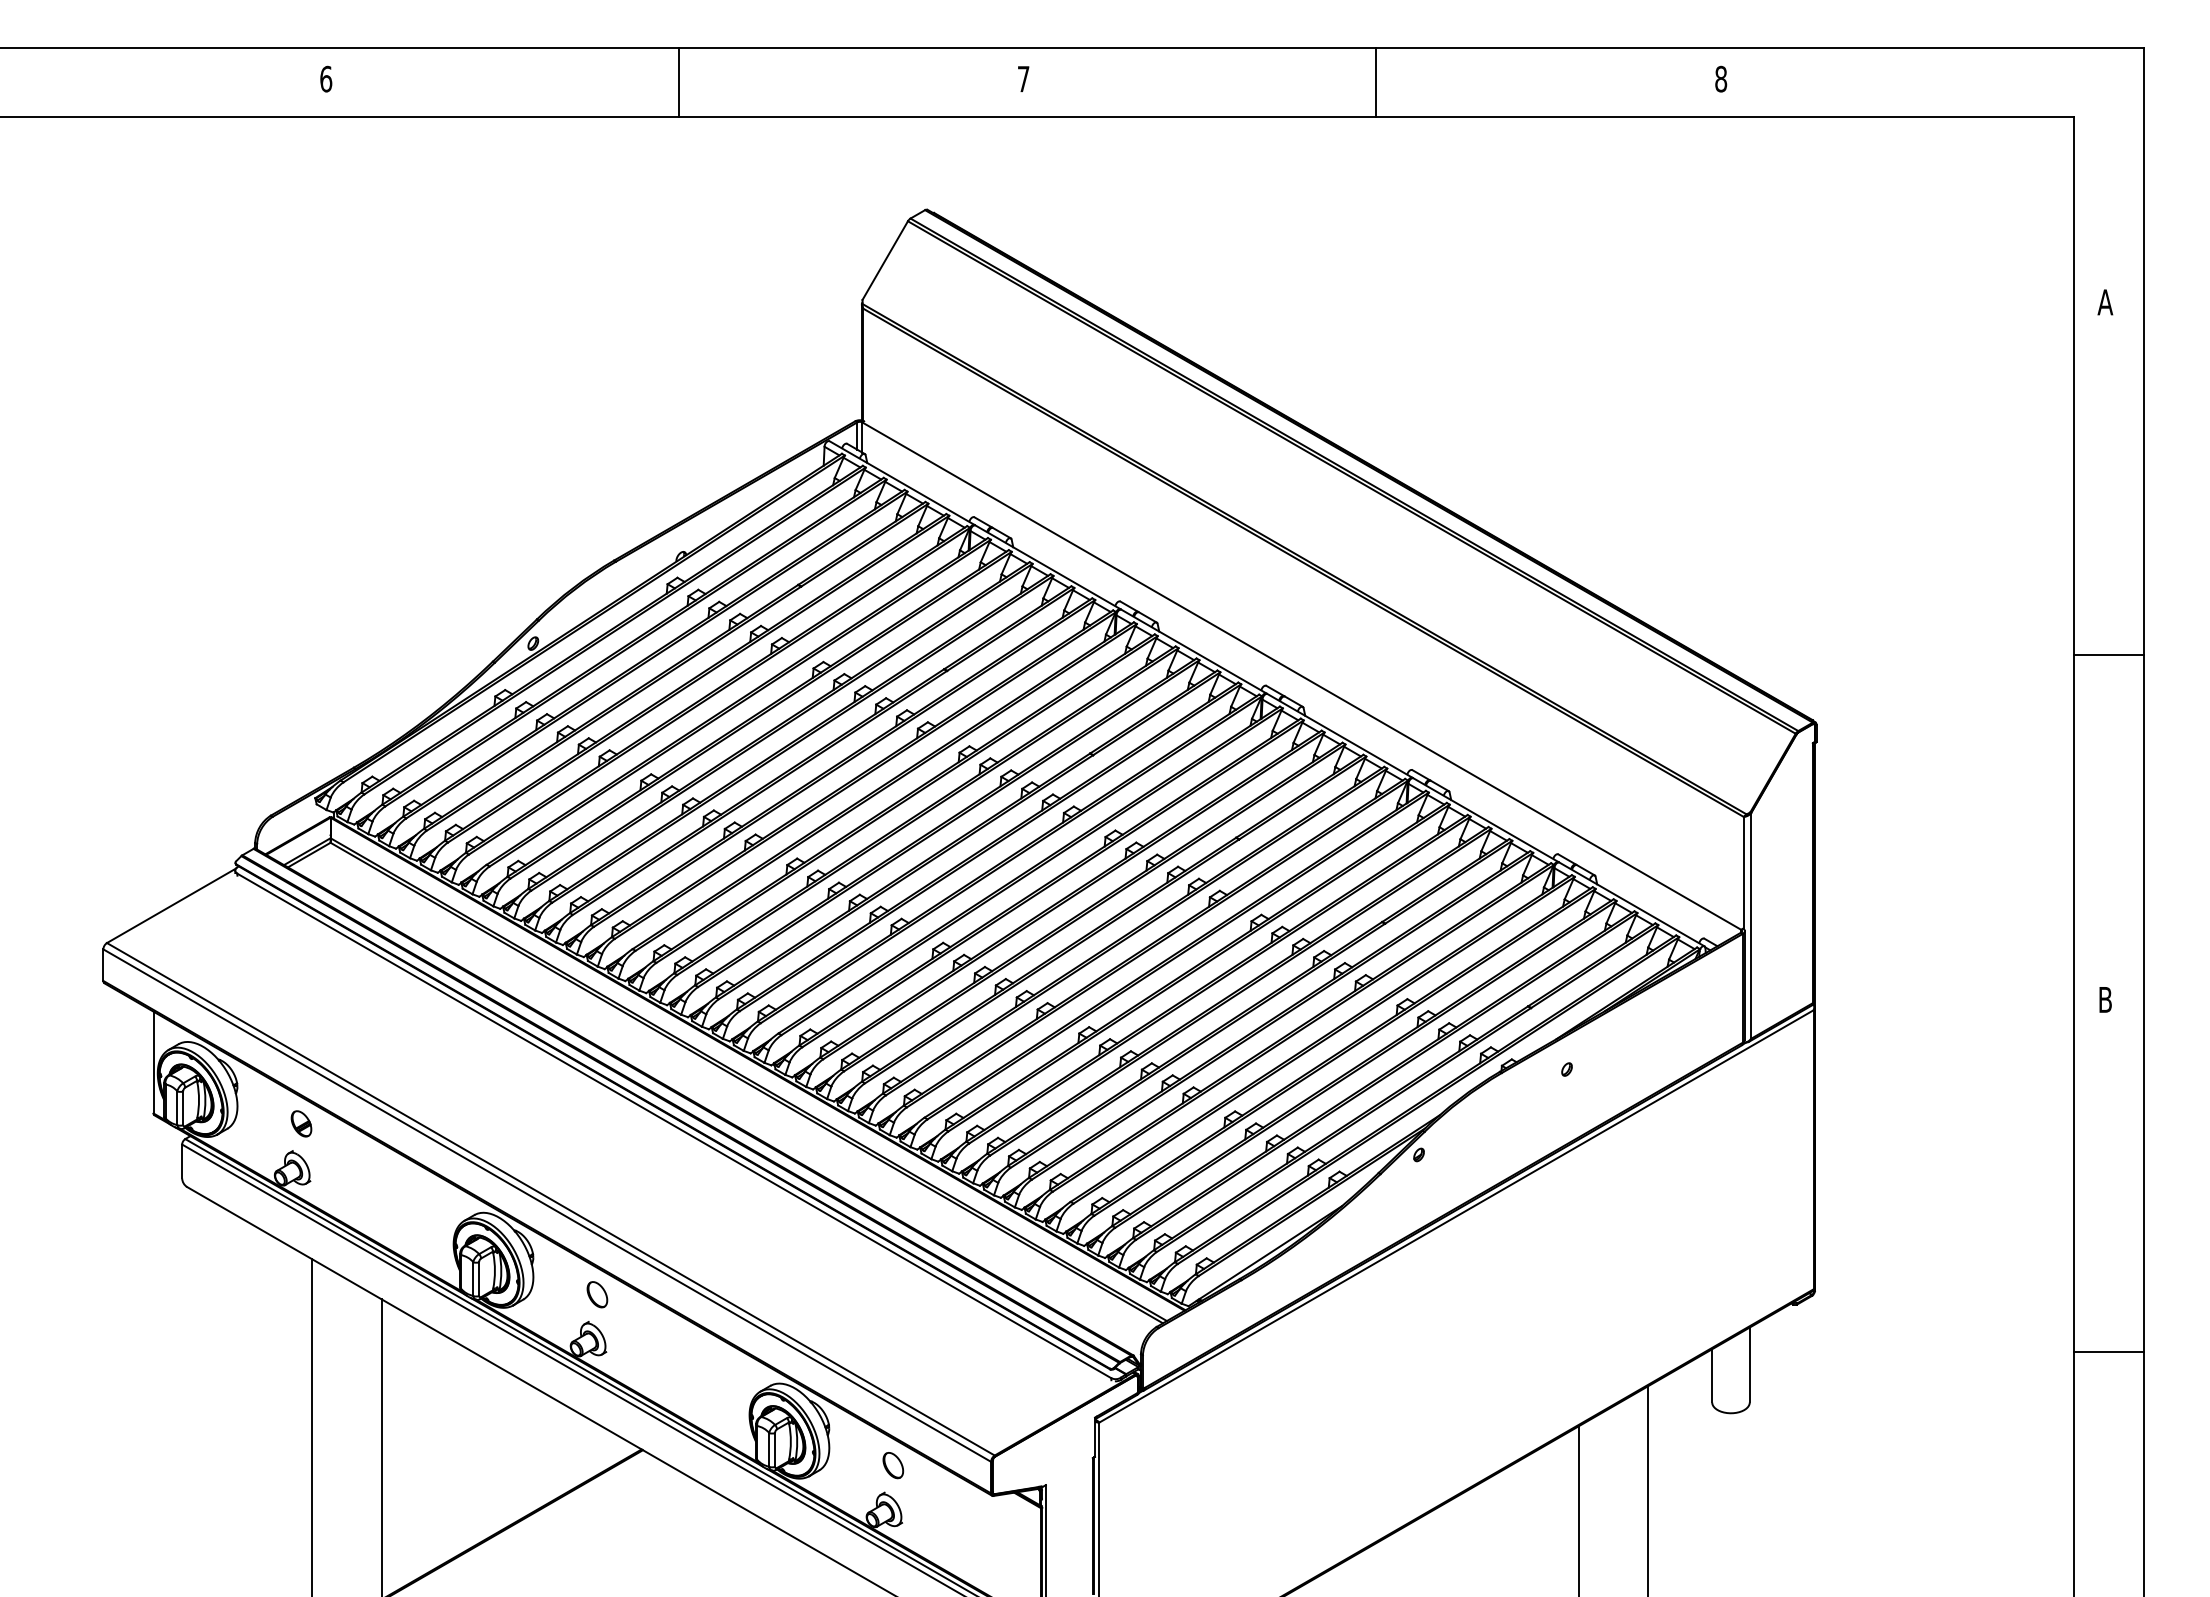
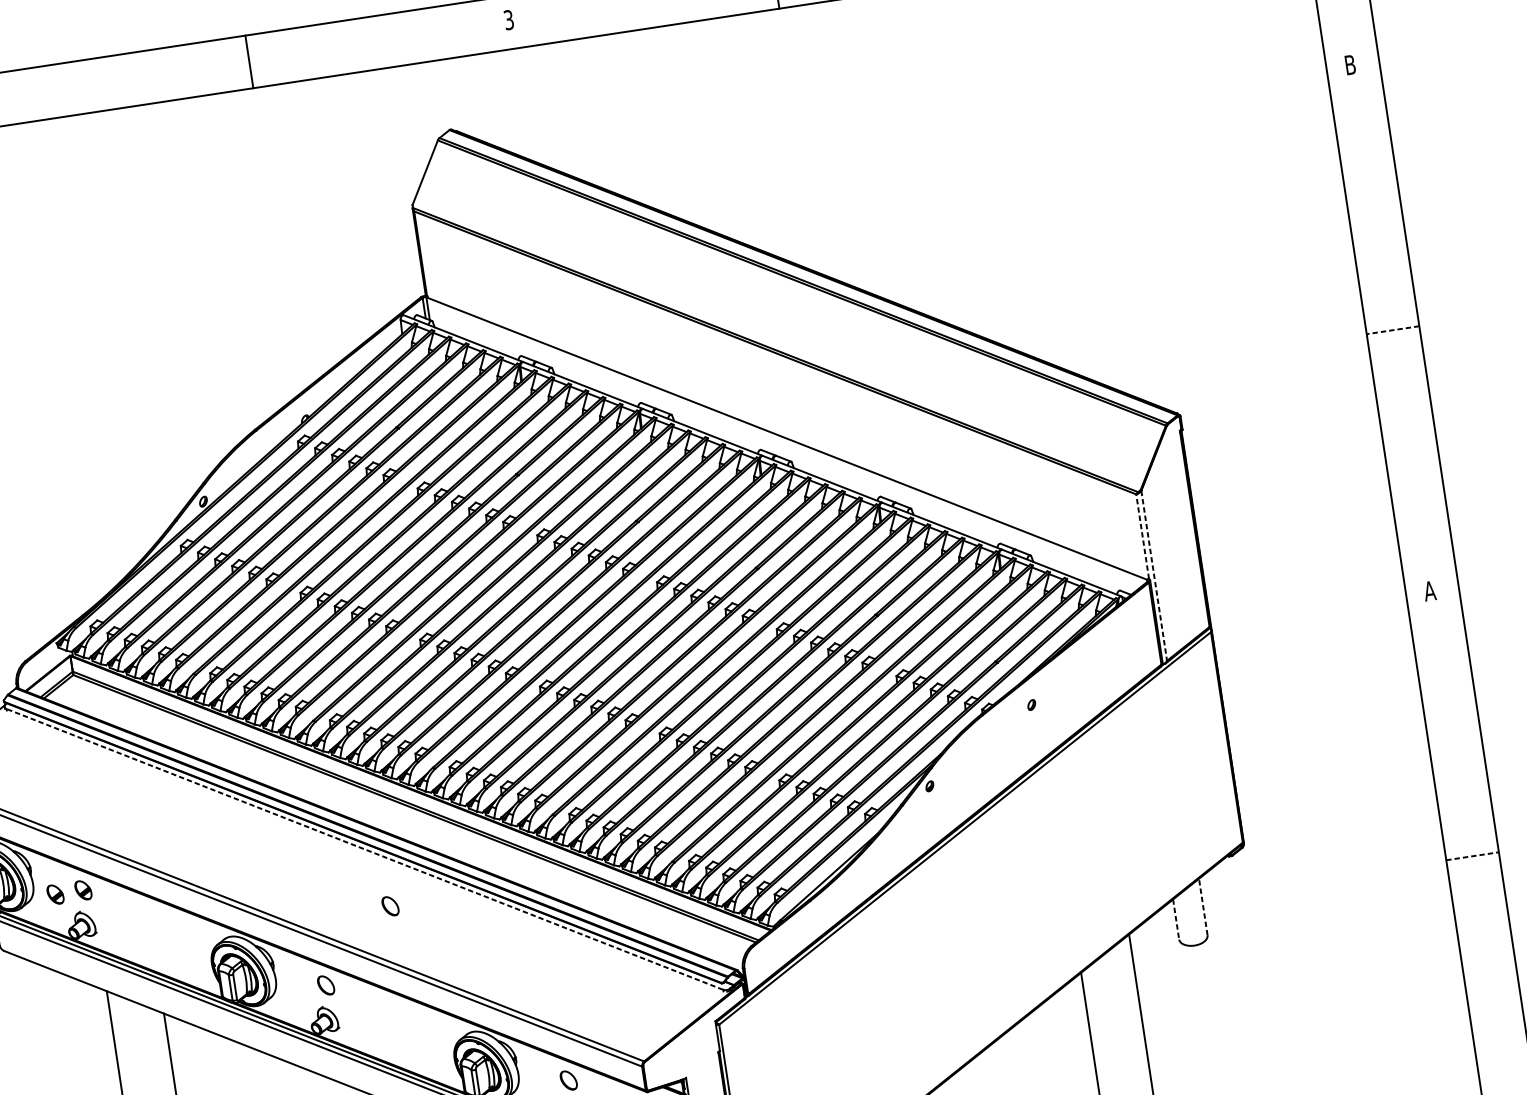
text: (1023, 78) -> (508, 19), 7 -> 3
text: (2105, 302) -> (1350, 65), A -> B
line: (2108, 654) -> (1392, 330), solid -> dashed
line: (1743, 872) -> (1142, 536), solid -> dashed
line: (1751, 926) -> (1154, 576), solid -> dashed
text: (2105, 999) -> (1429, 590), B -> A
part: (264, 1123) -> (55, 894), added
line: (674, 1125) -> (364, 849), solid -> dashed
part: (696, 1204) -> (390, 906), added
line: (2108, 1351) -> (1472, 855), solid -> dashed
line: (1749, 1364) -> (1203, 906), solid -> dashed
line: (1712, 1375) -> (1176, 919), solid -> dashed

